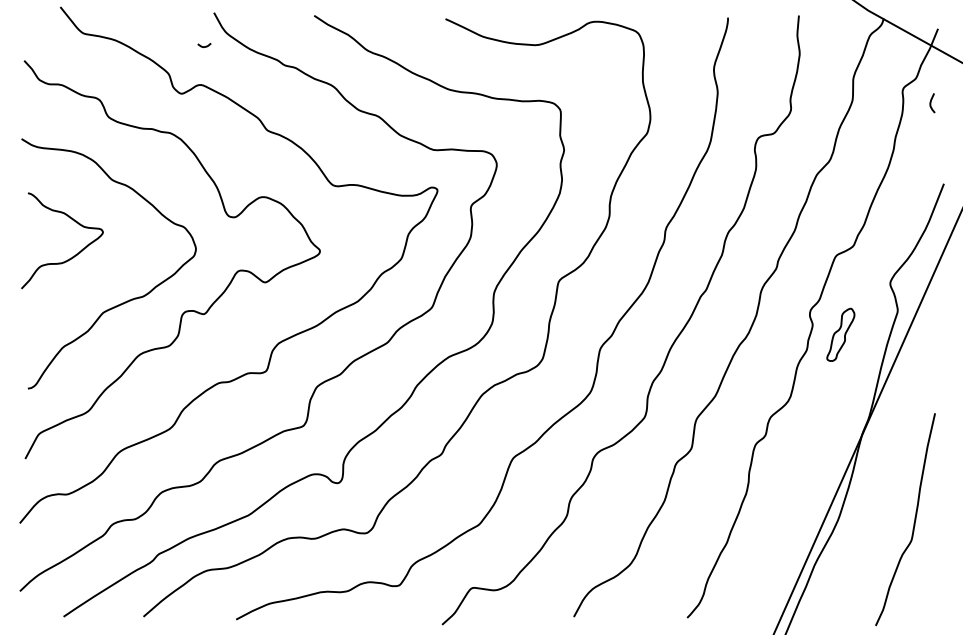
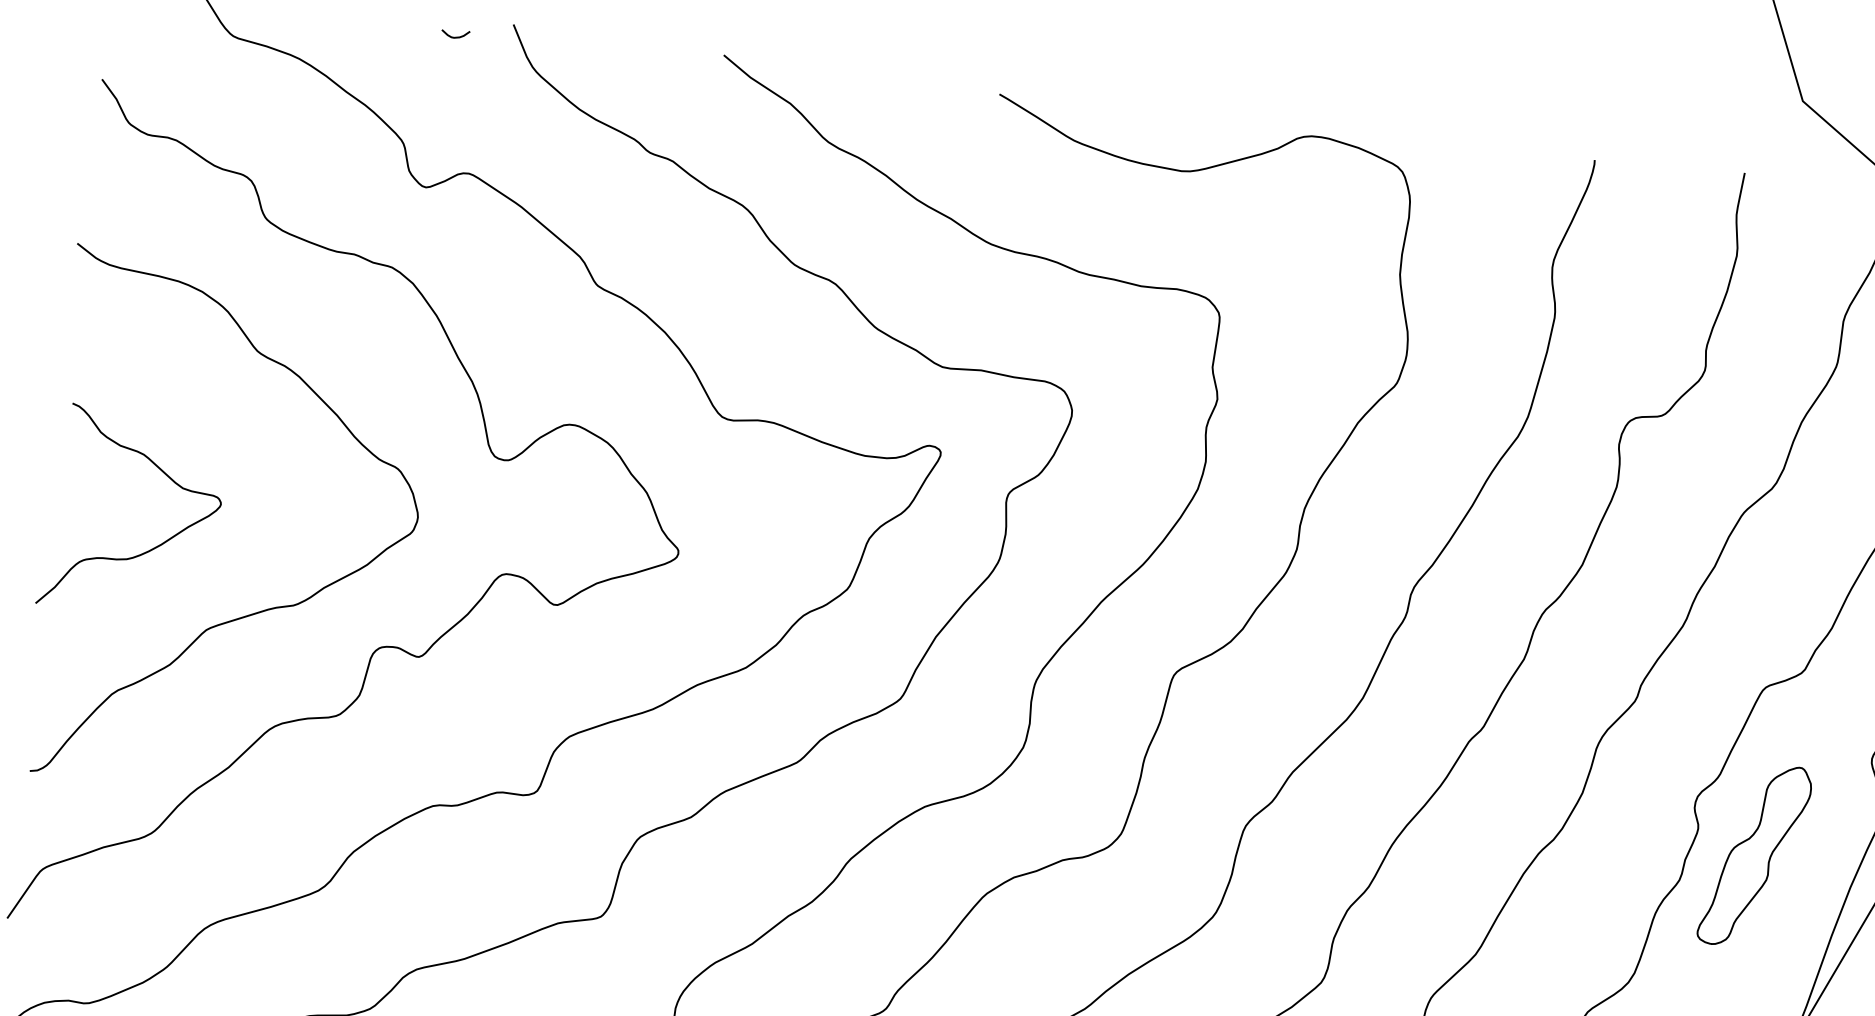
curve: (204, 46) -> (455, 36), moved
curve: (72, 256) -> (150, 547), moved
part: (840, 334) -> (1754, 854), size x1.67

